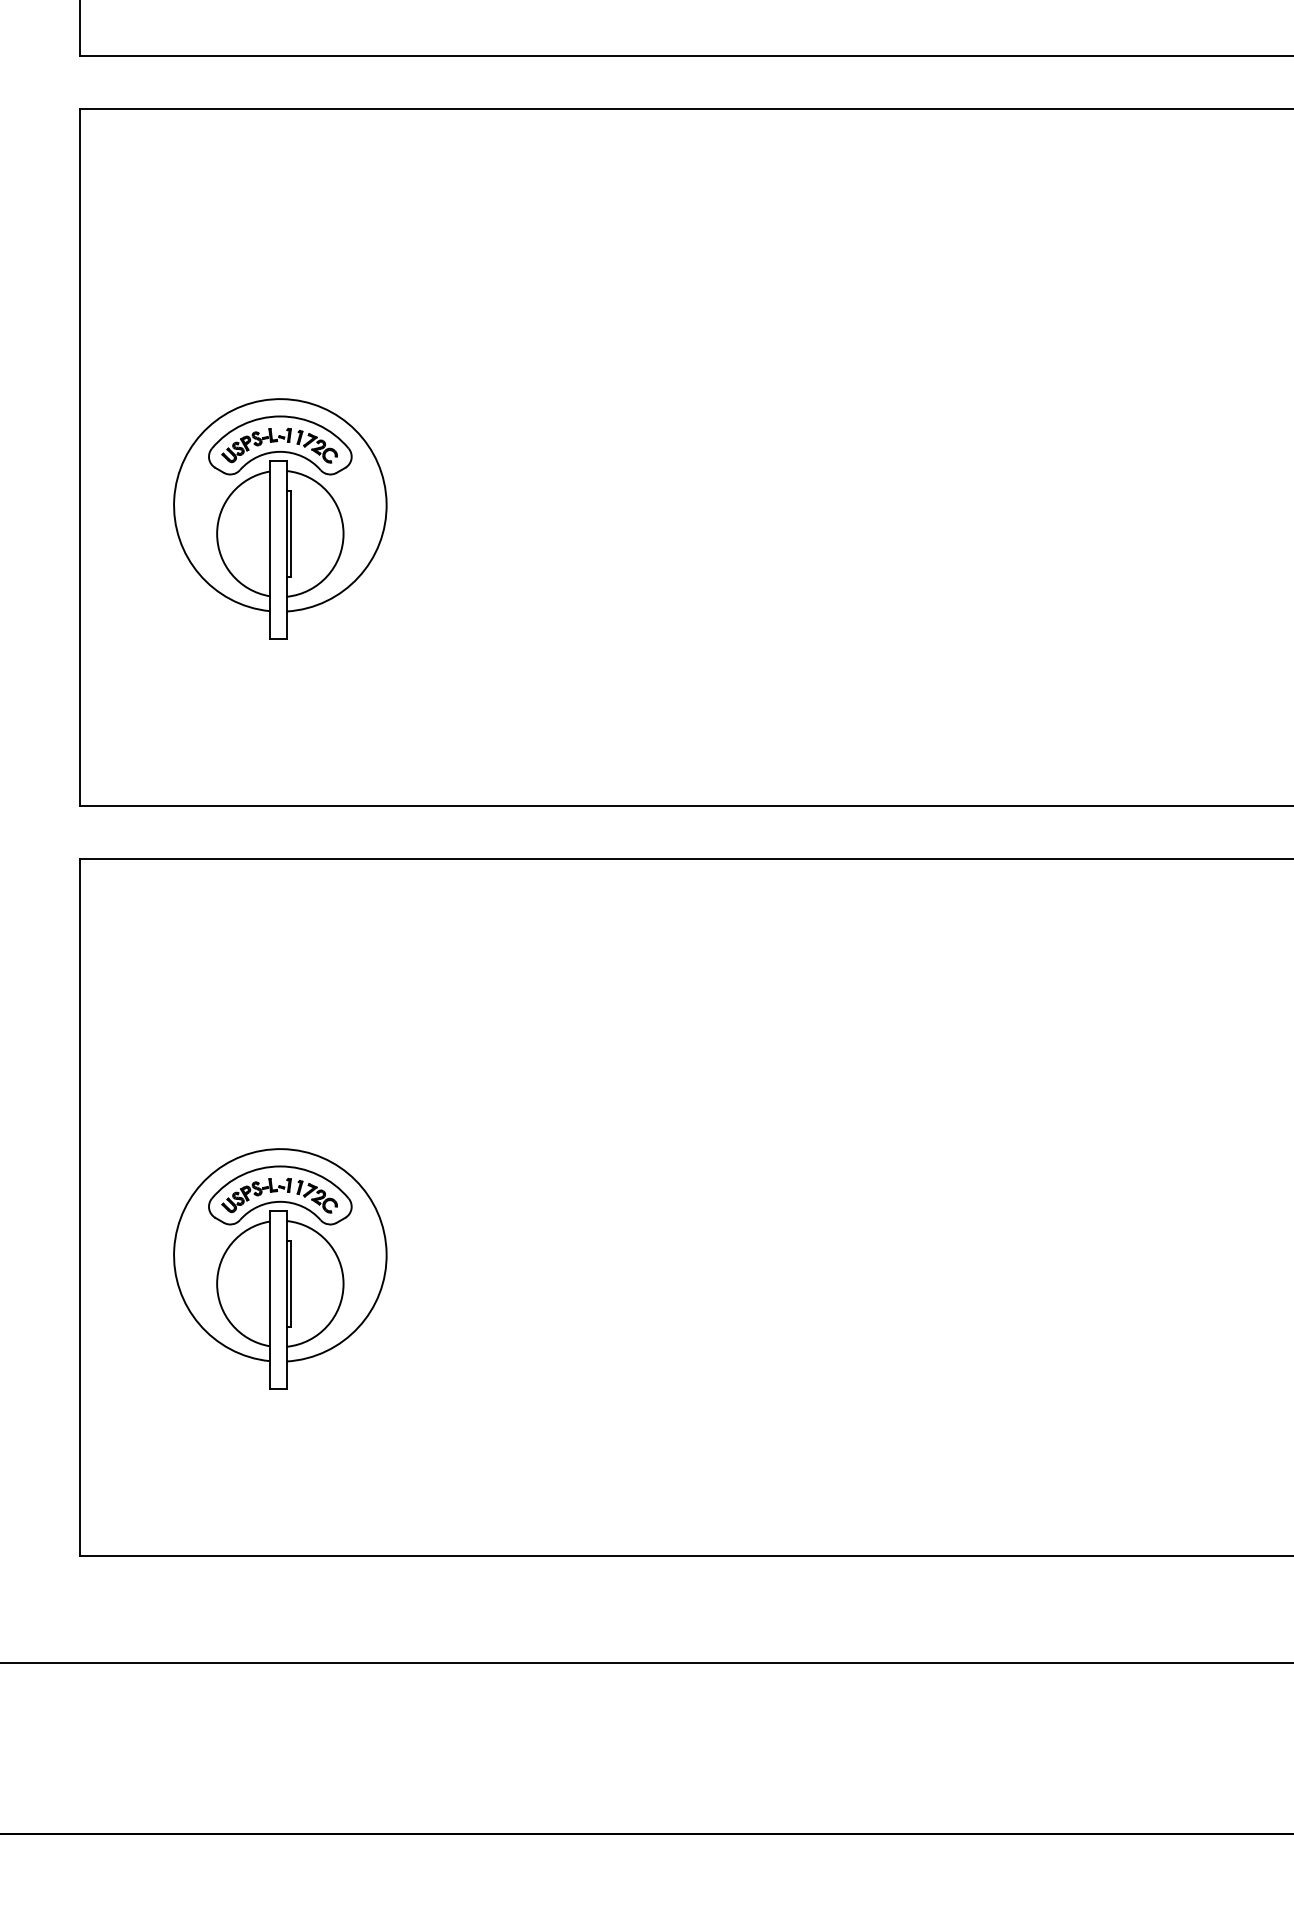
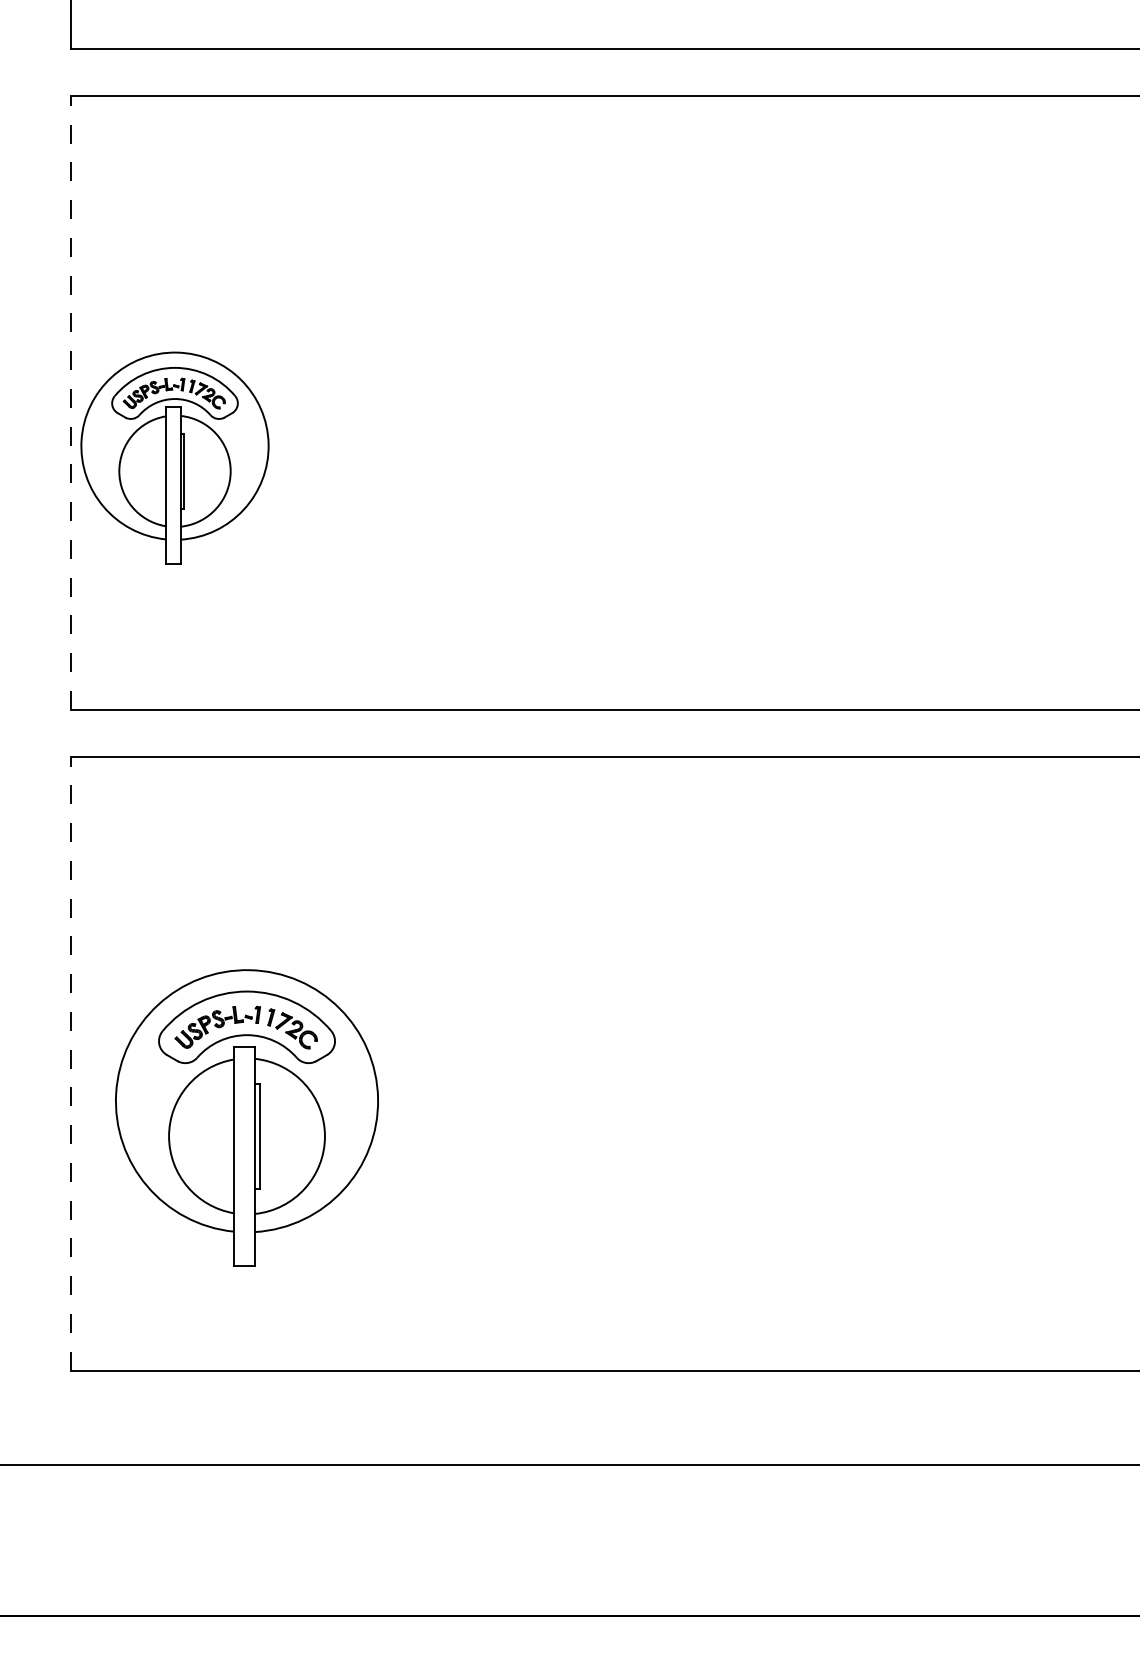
line: (79, 458) -> (70, 403), solid -> dashed
part: (279, 518) -> (174, 457), moved
line: (79, 1207) -> (70, 1063), solid -> dashed
part: (279, 1268) -> (246, 1117), size x1.4

